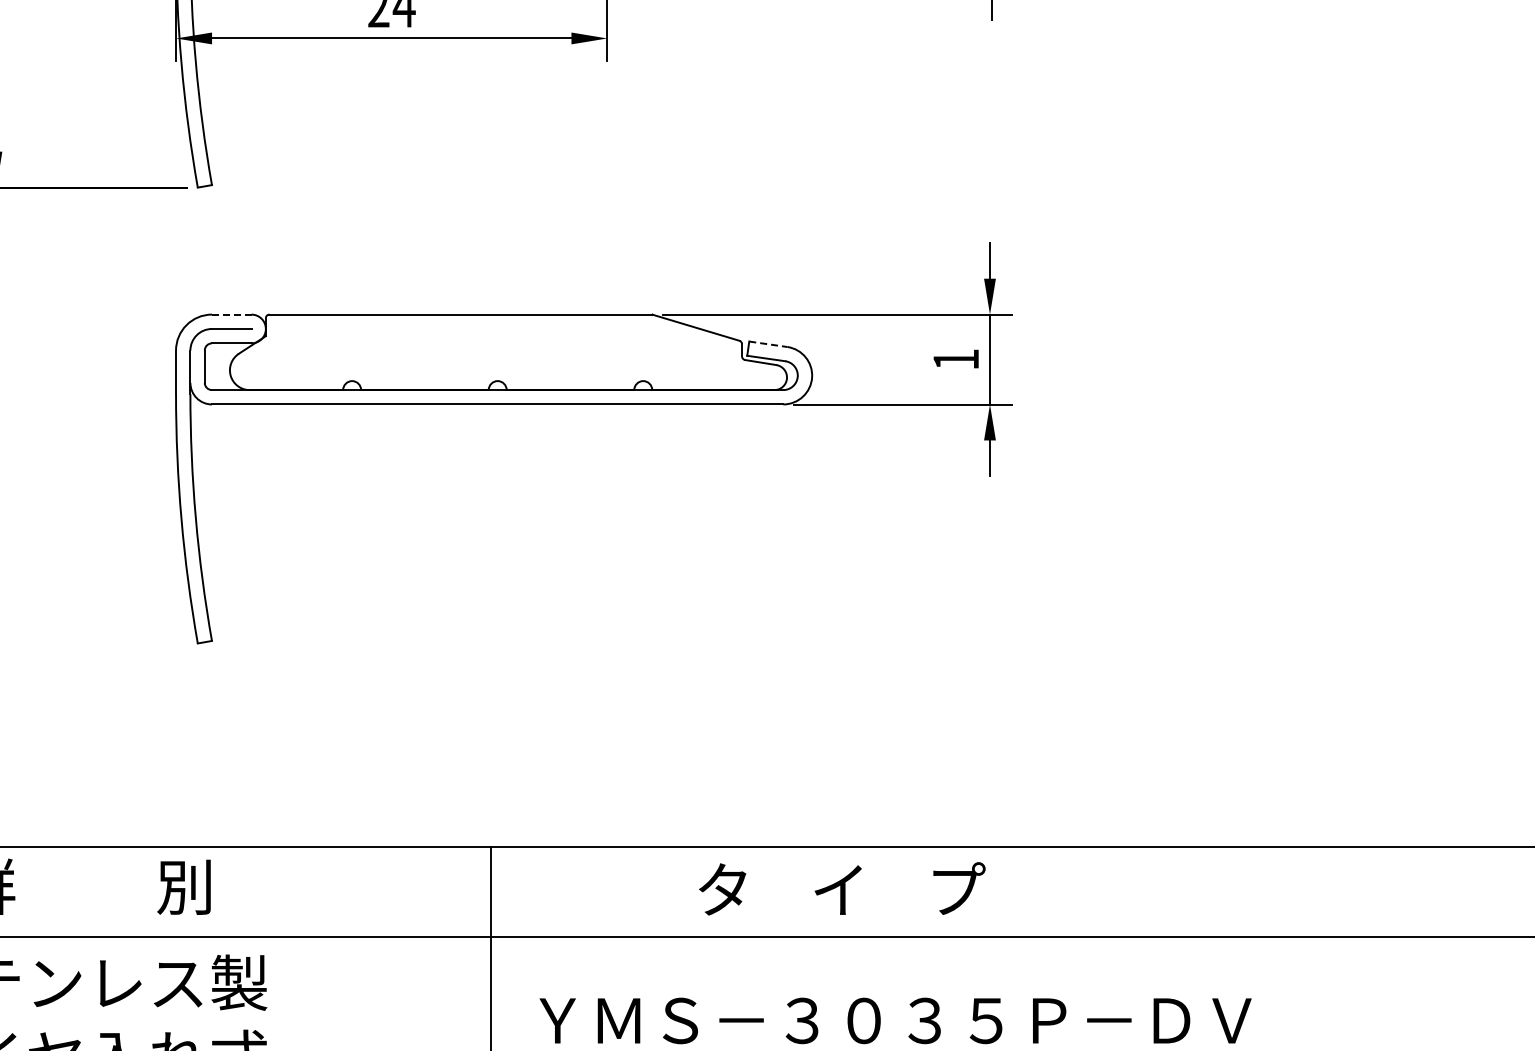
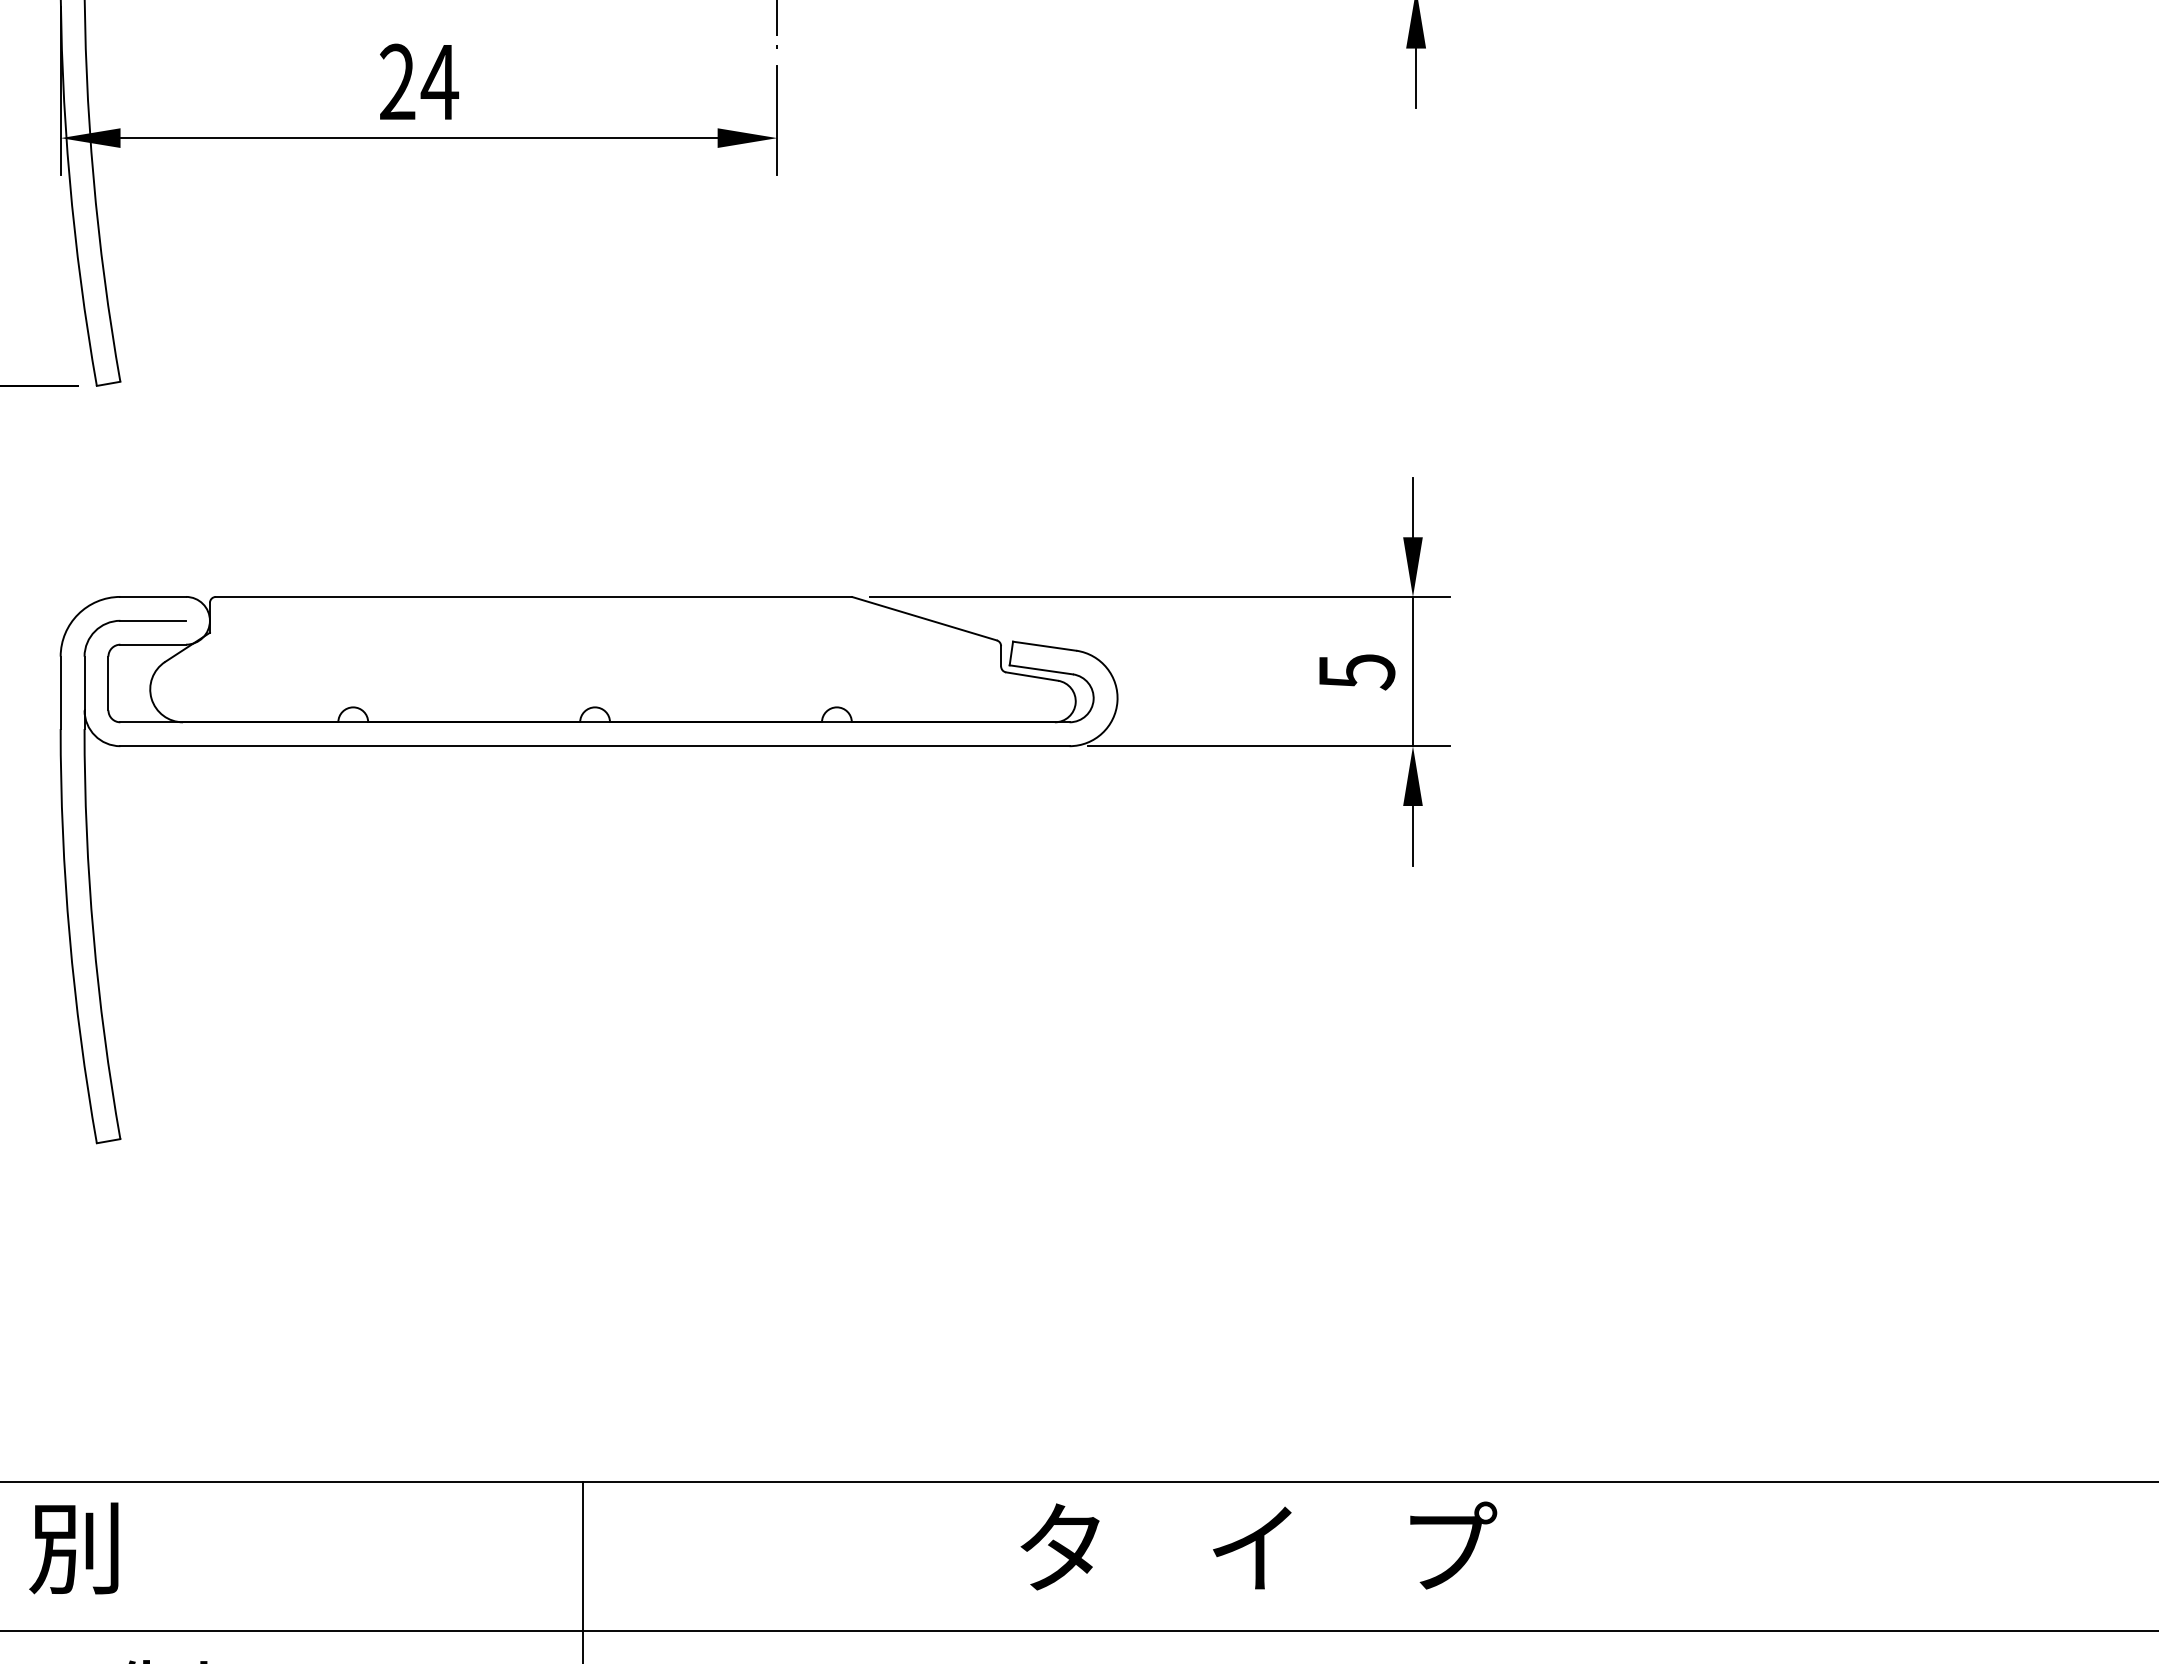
line: (231, 314) -> (152, 596), dashed -> solid
line: (768, 344) -> (1044, 646), dashed -> solid
text: (956, 359) -> (1357, 671), 1 -> 5
text: (842, 888) -> (1259, 1545), moved

